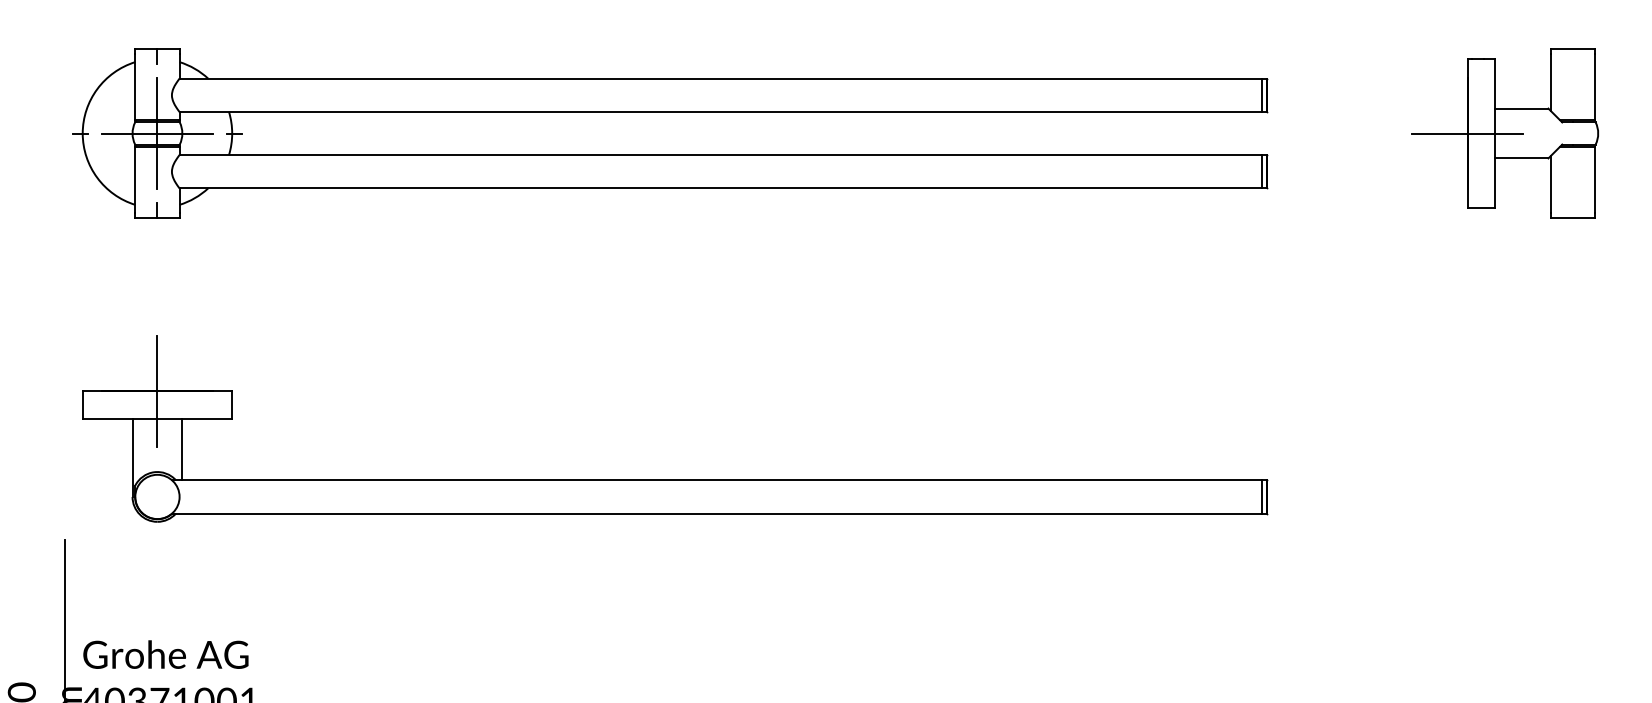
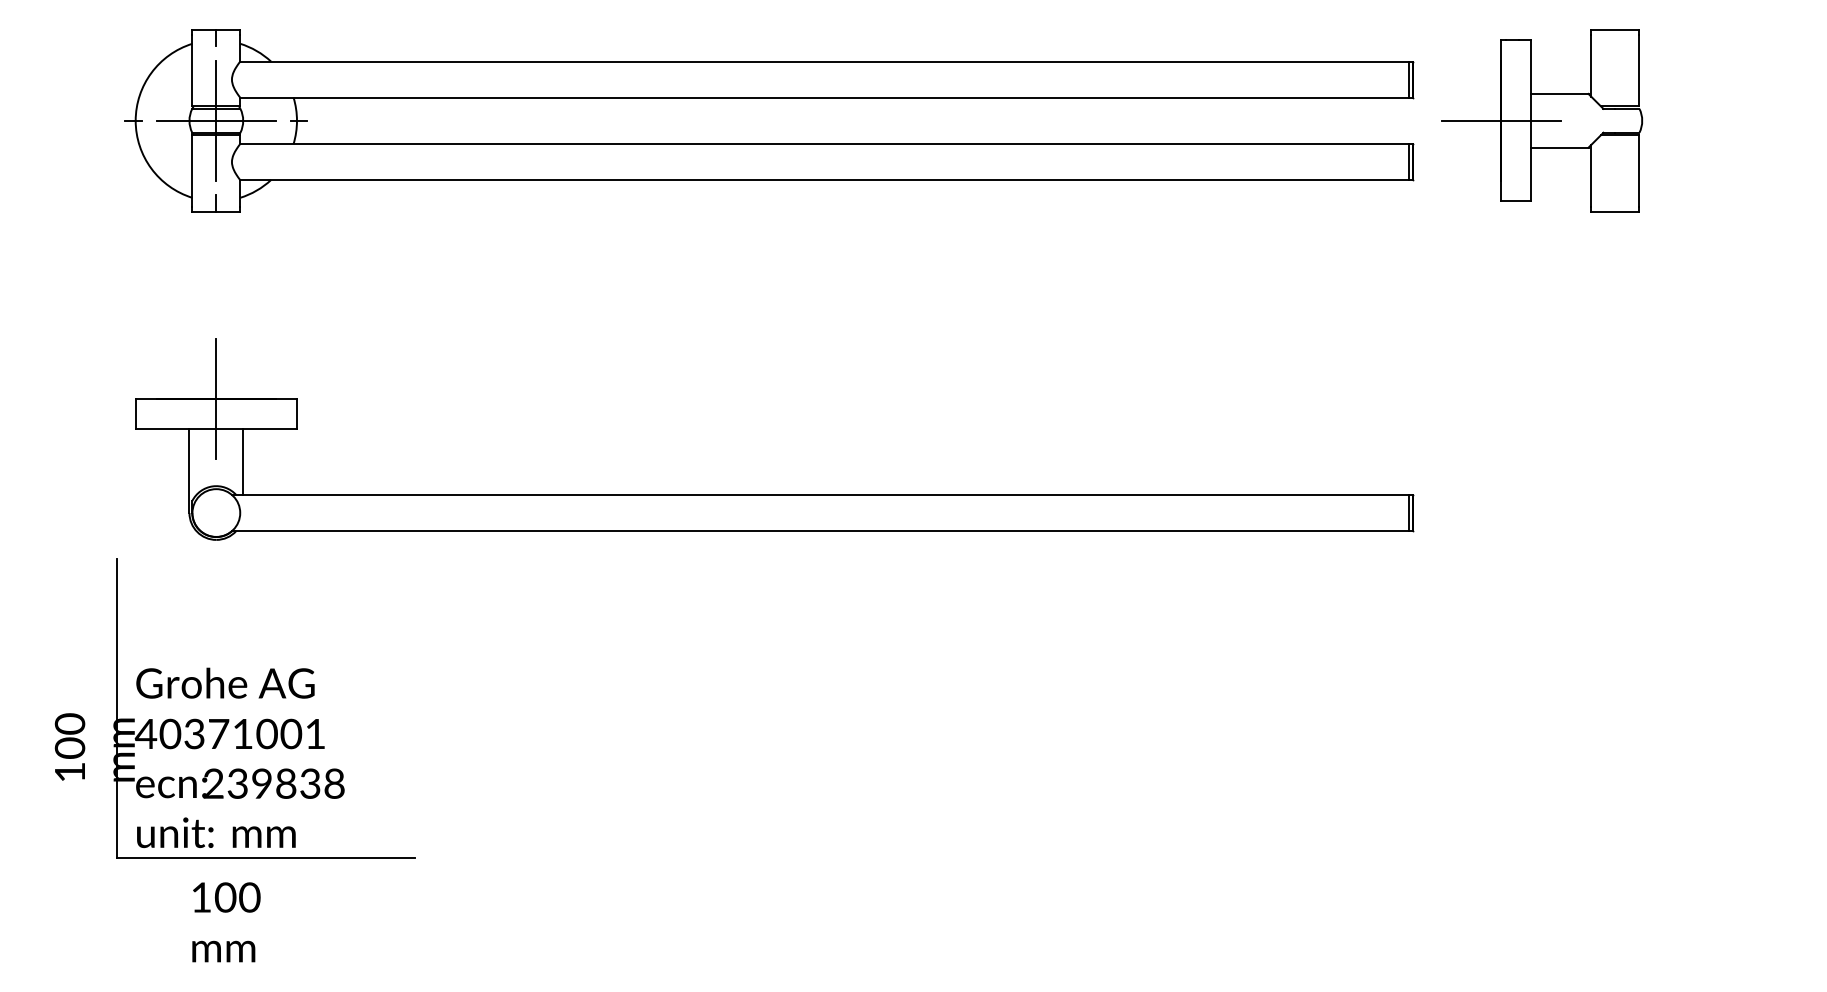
part: (1504, 133) -> (1541, 120), moved

